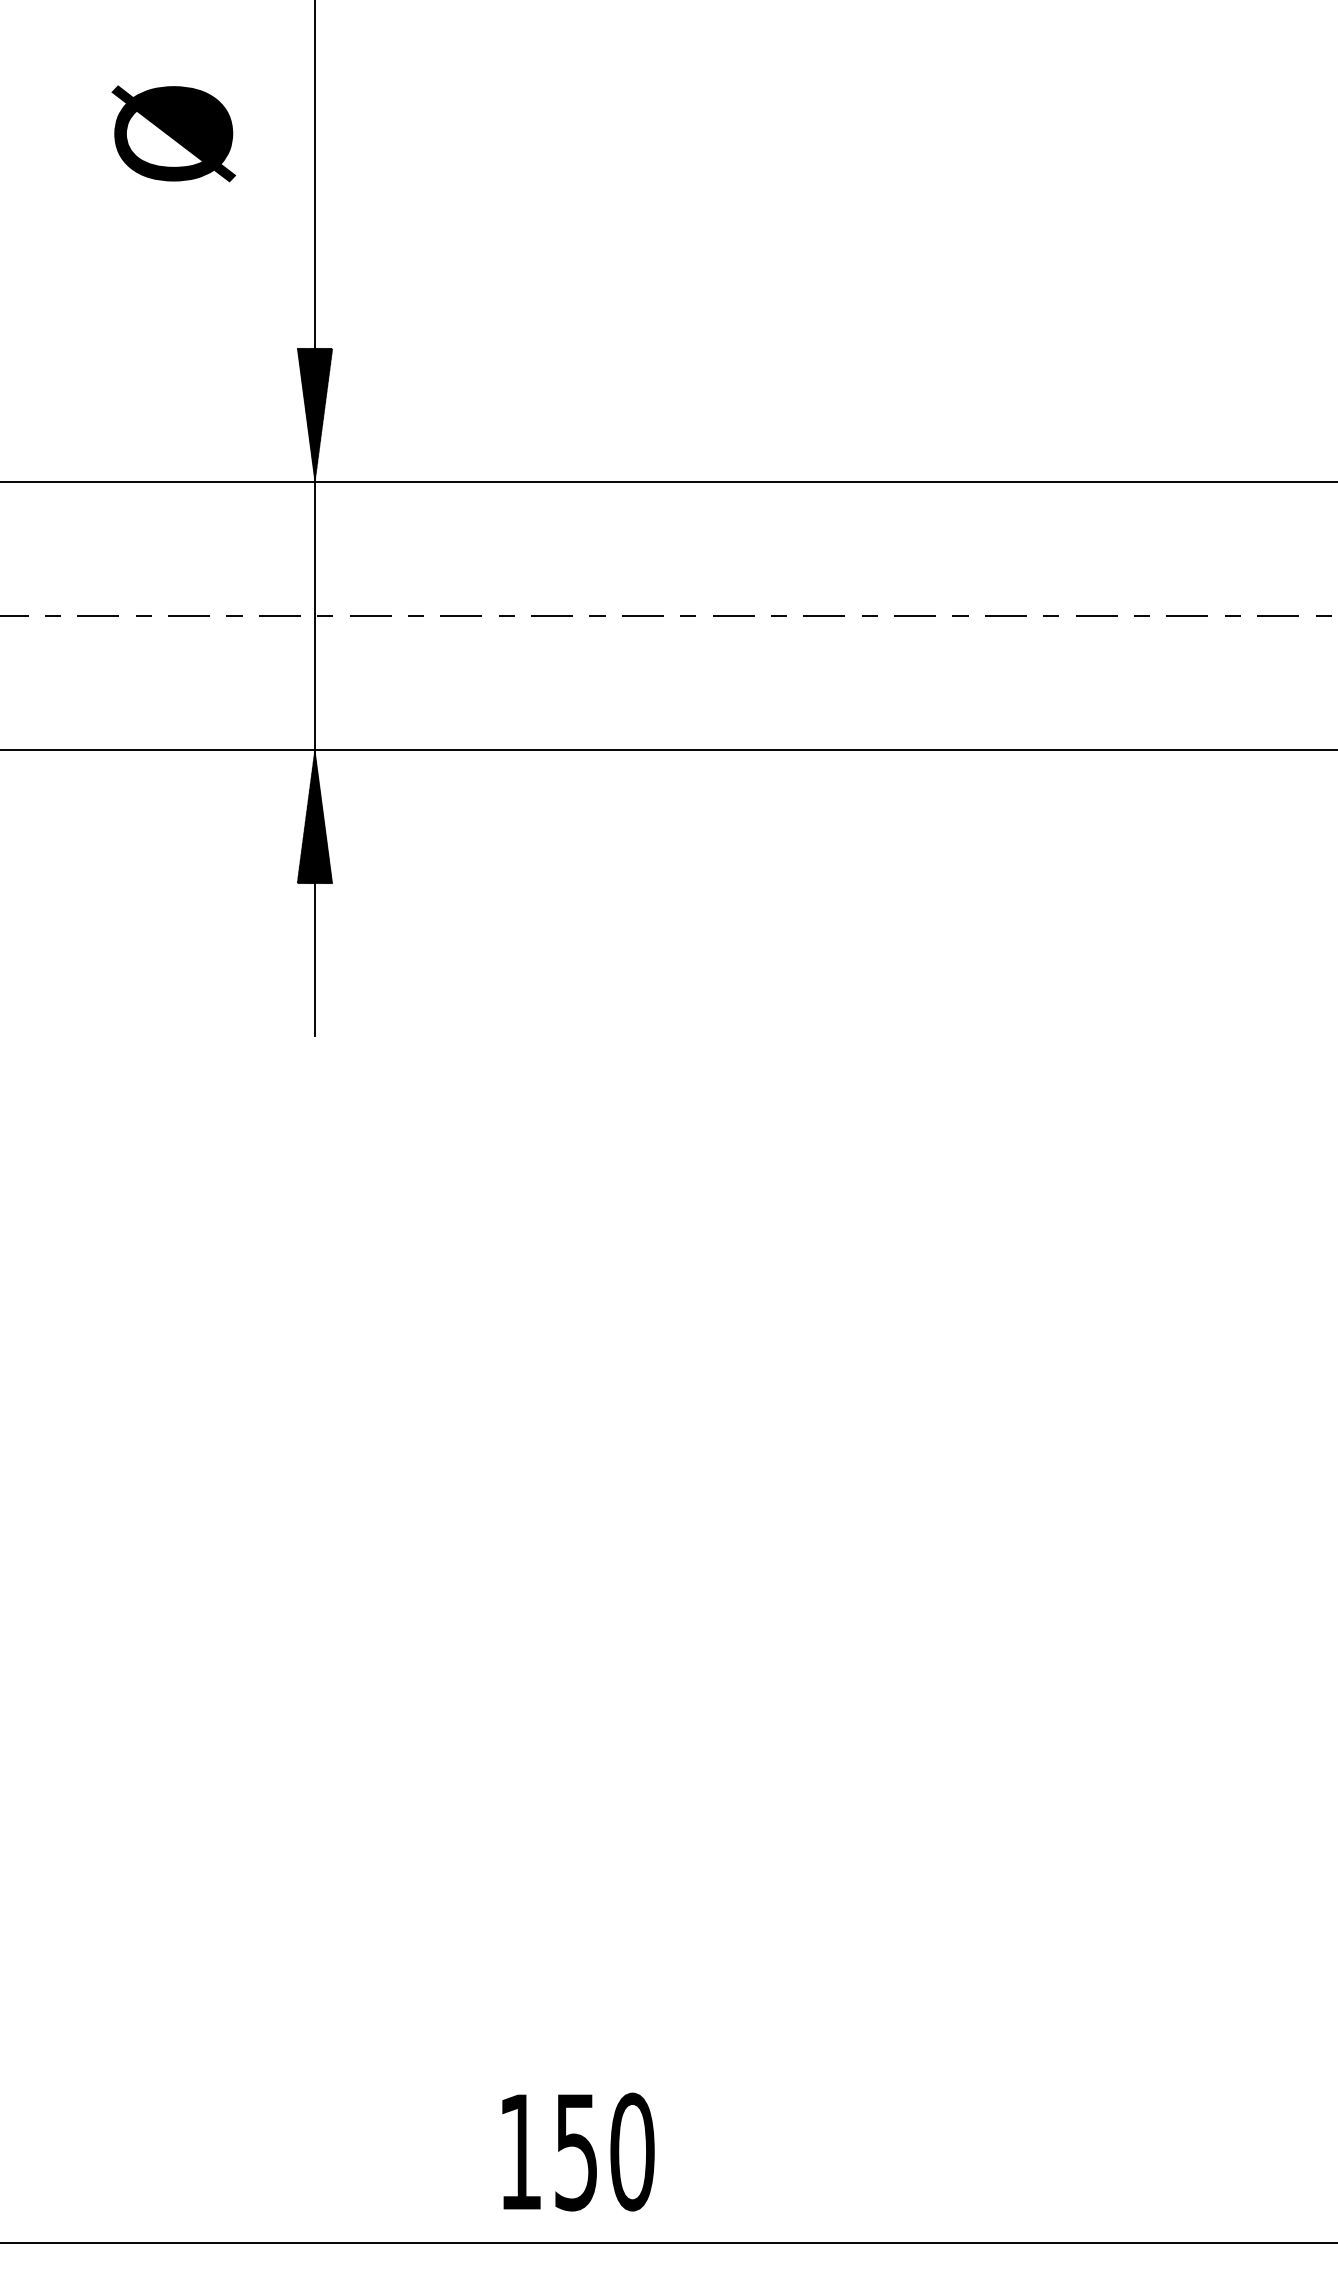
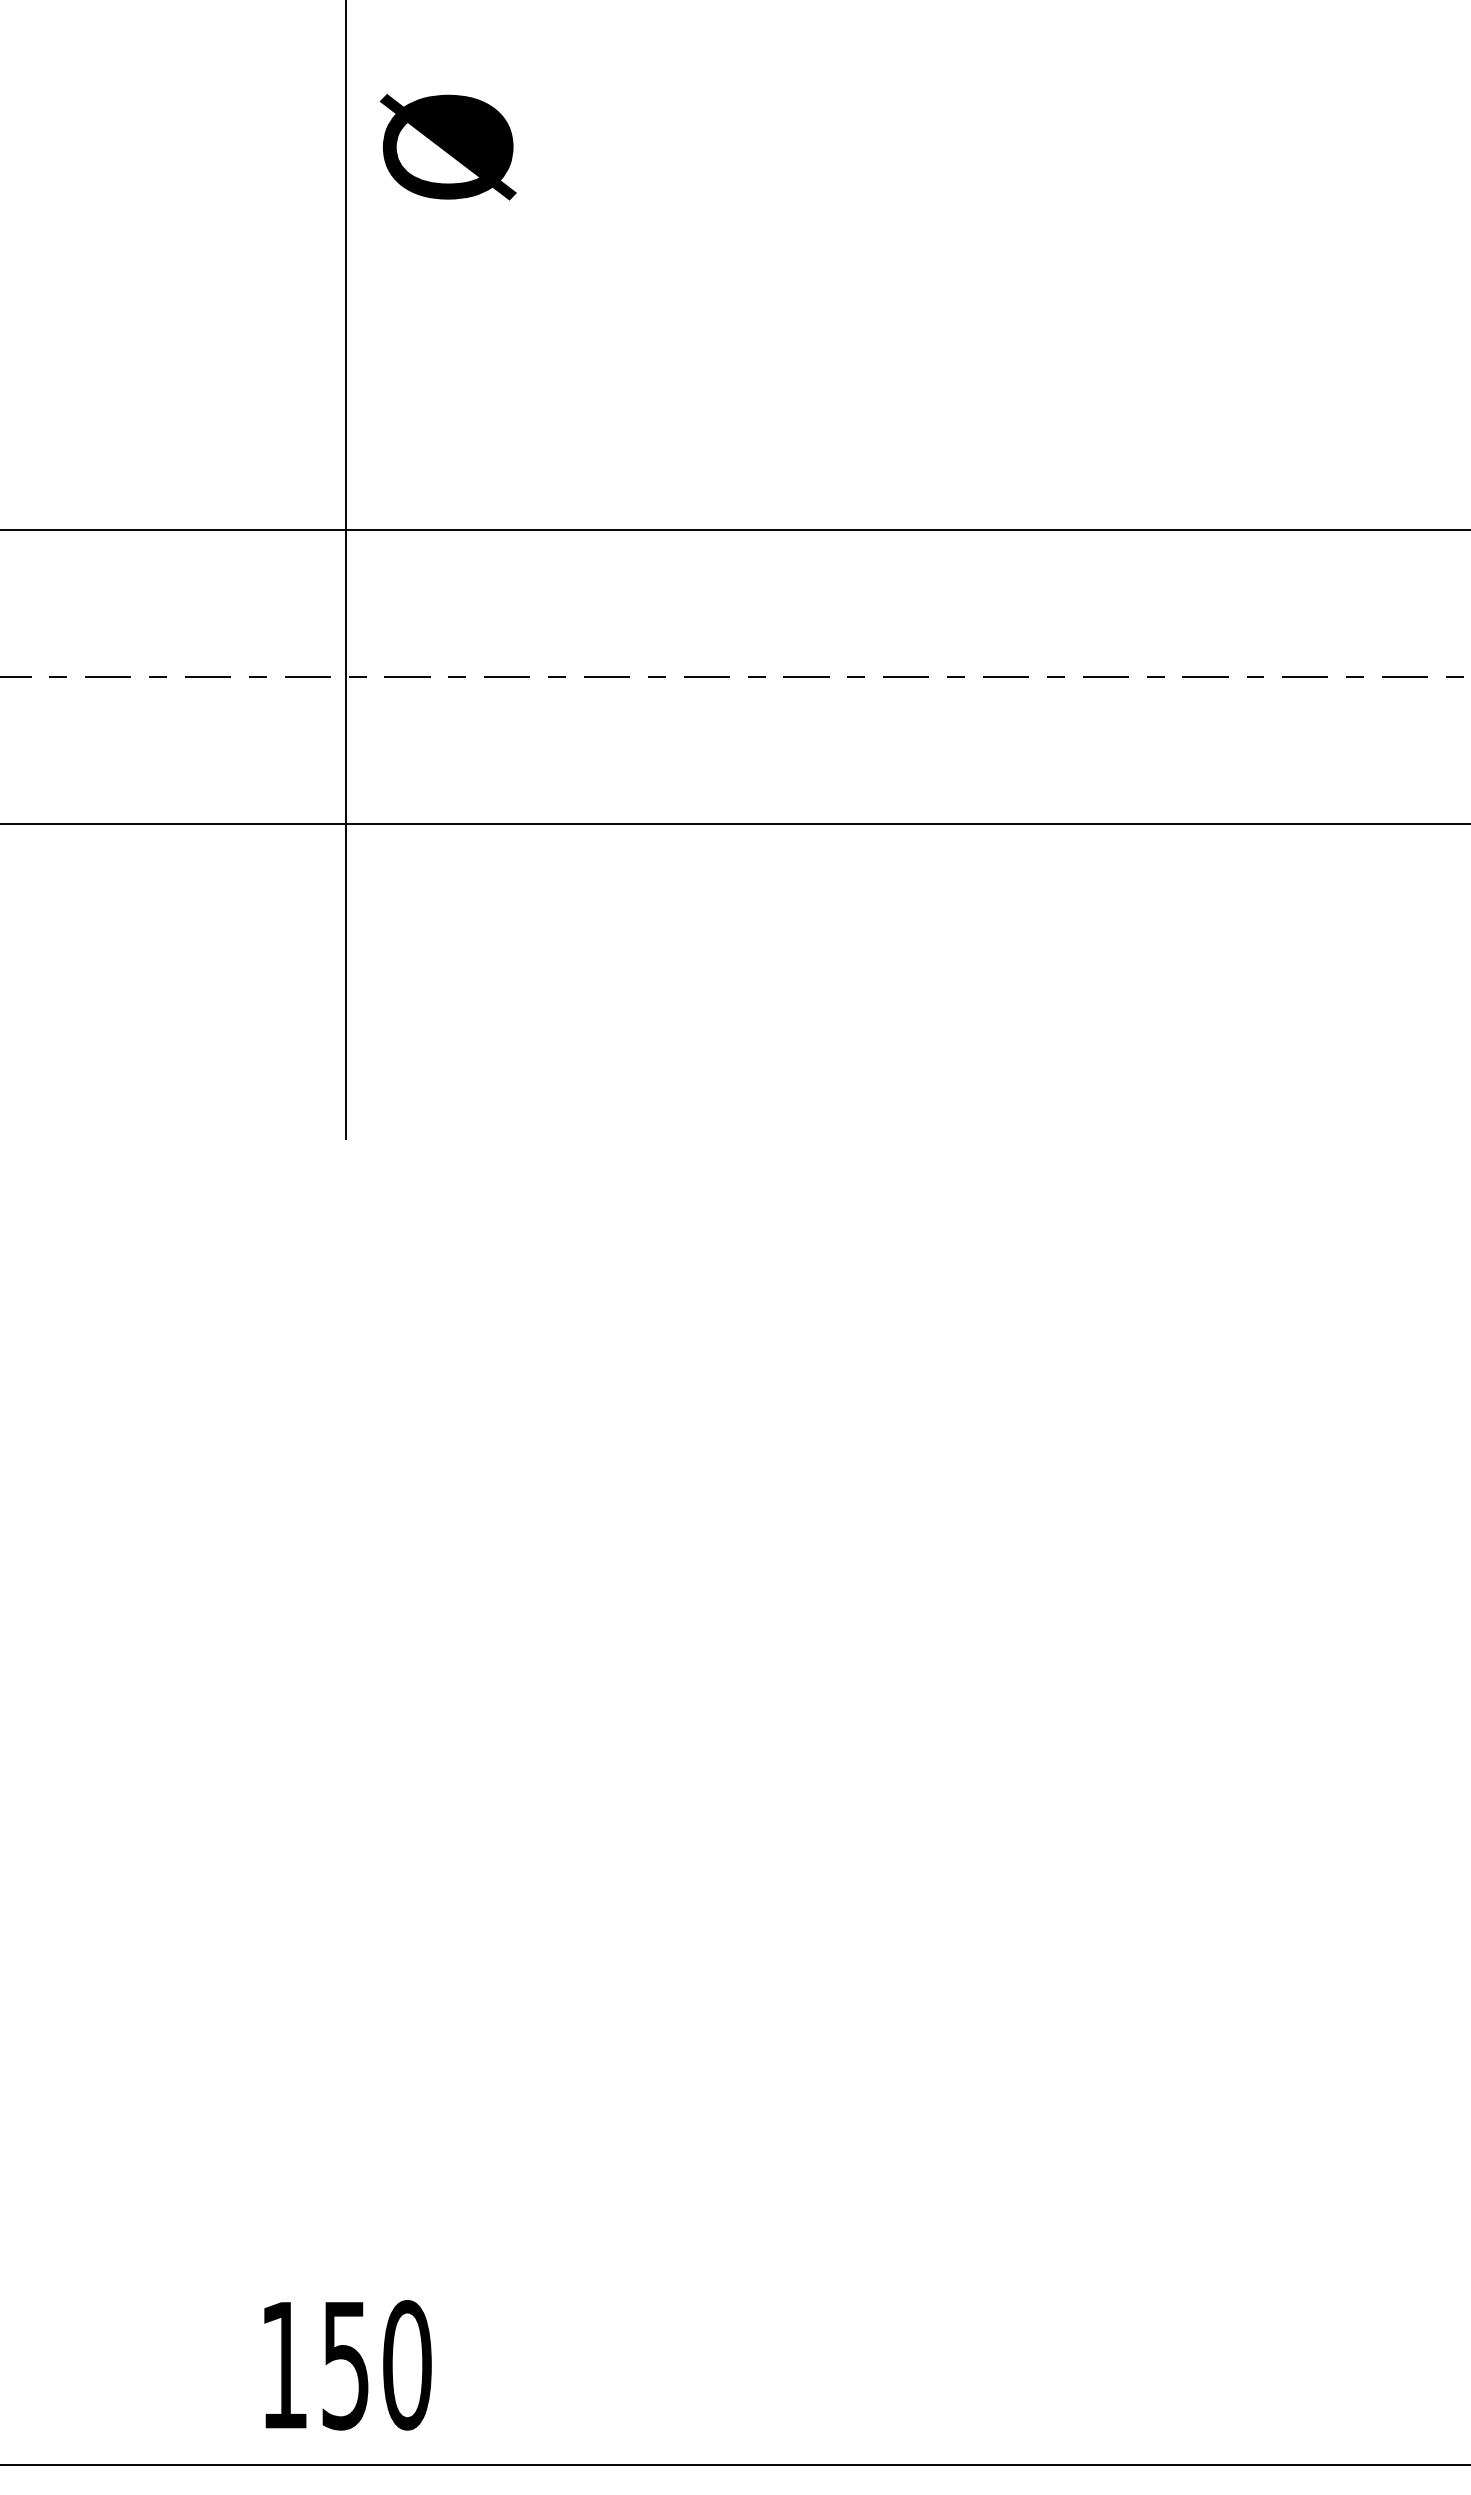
text: (173, 134) -> (447, 147), moved
hatch: (315, 415) -> (346, 456), removed
hatch: (315, 817) -> (346, 898), removed
text: (578, 2152) -> (347, 2365), moved

